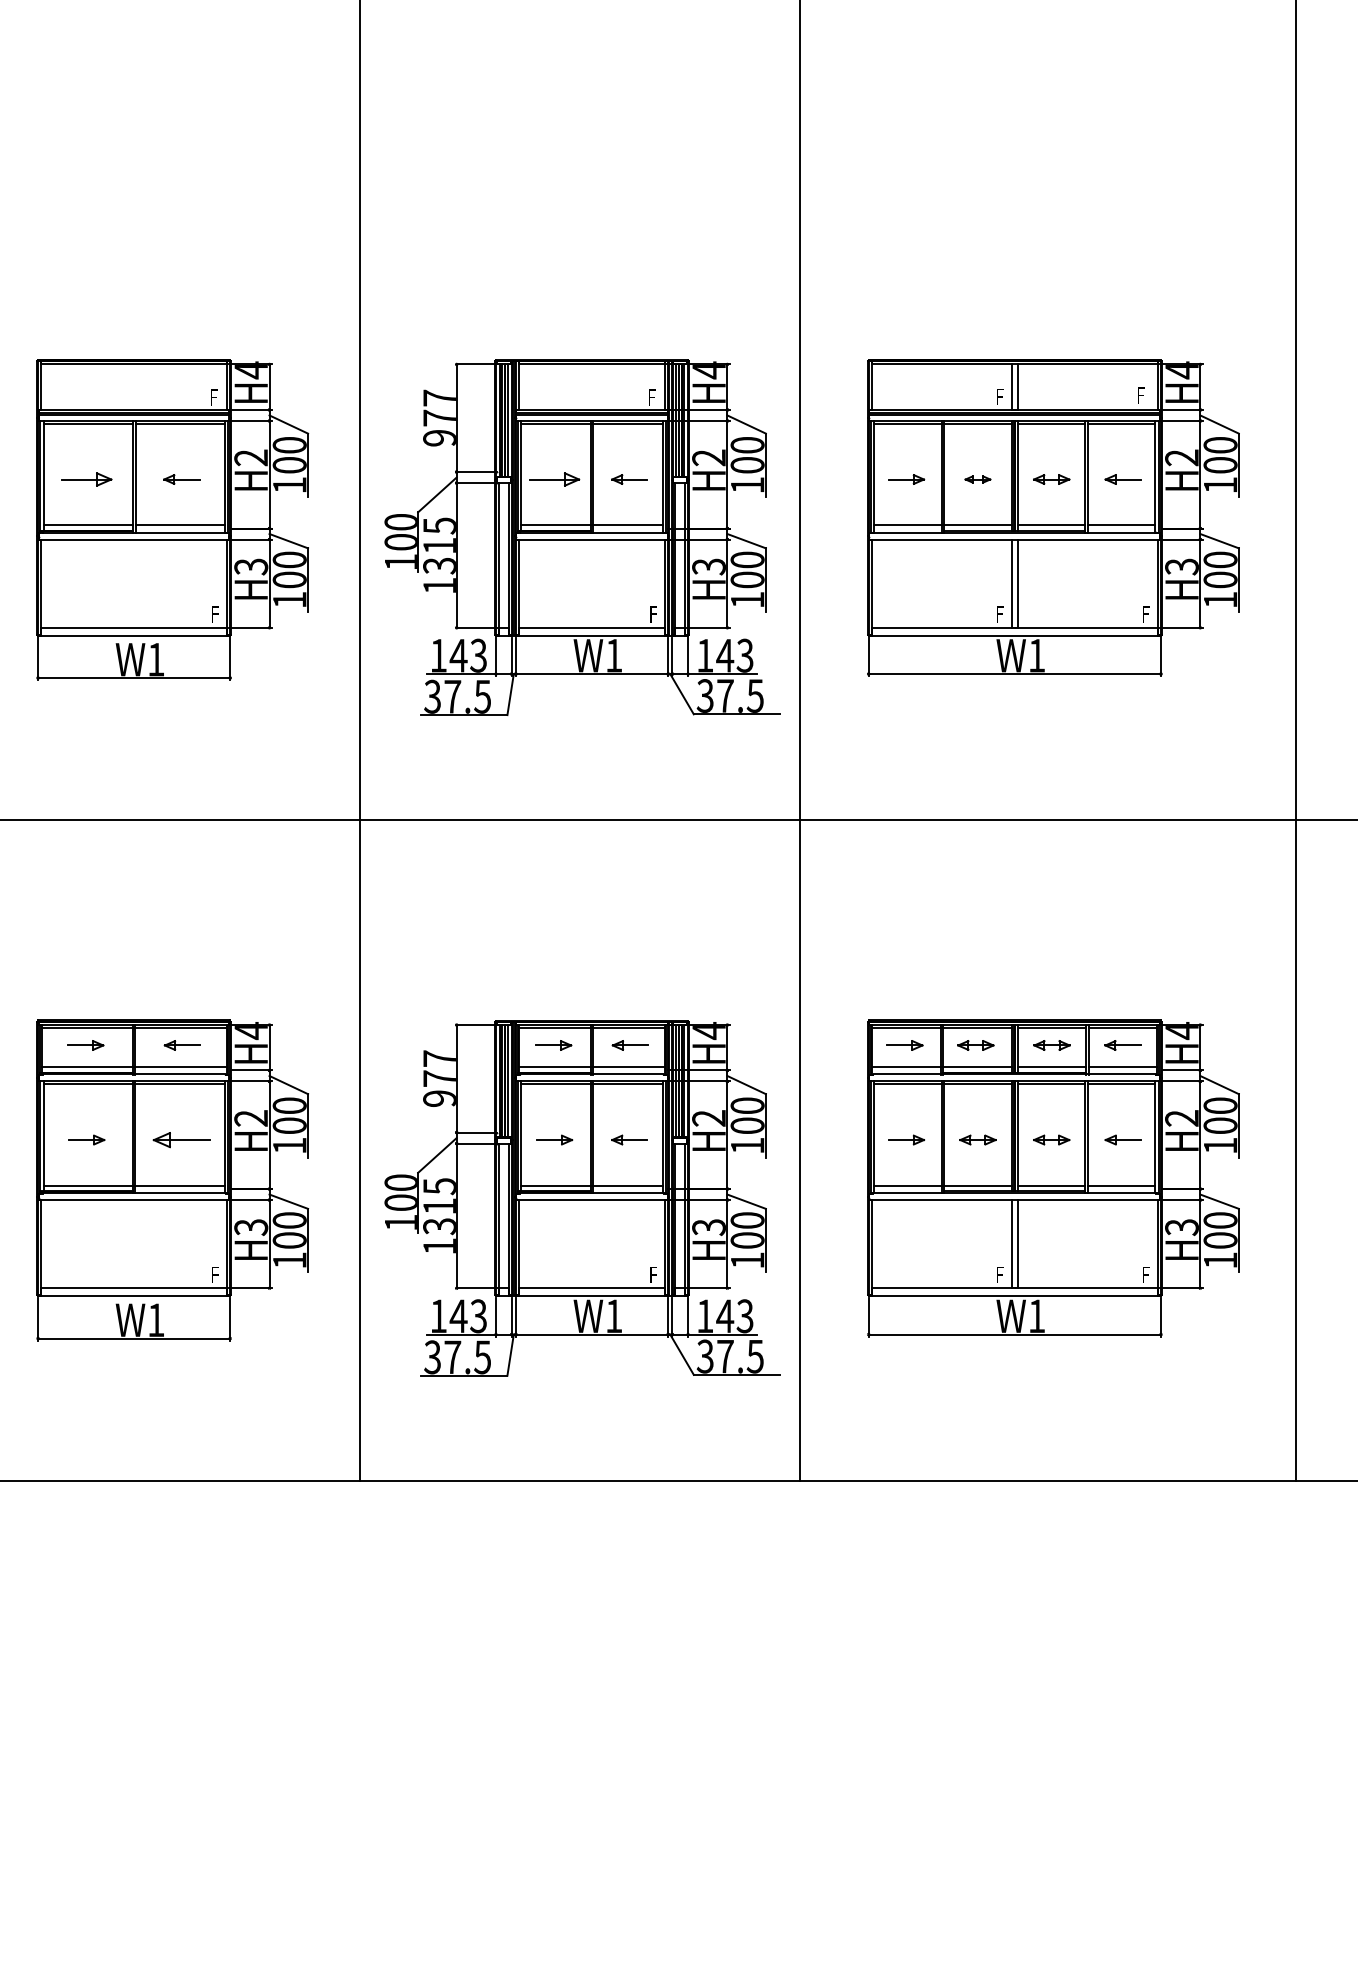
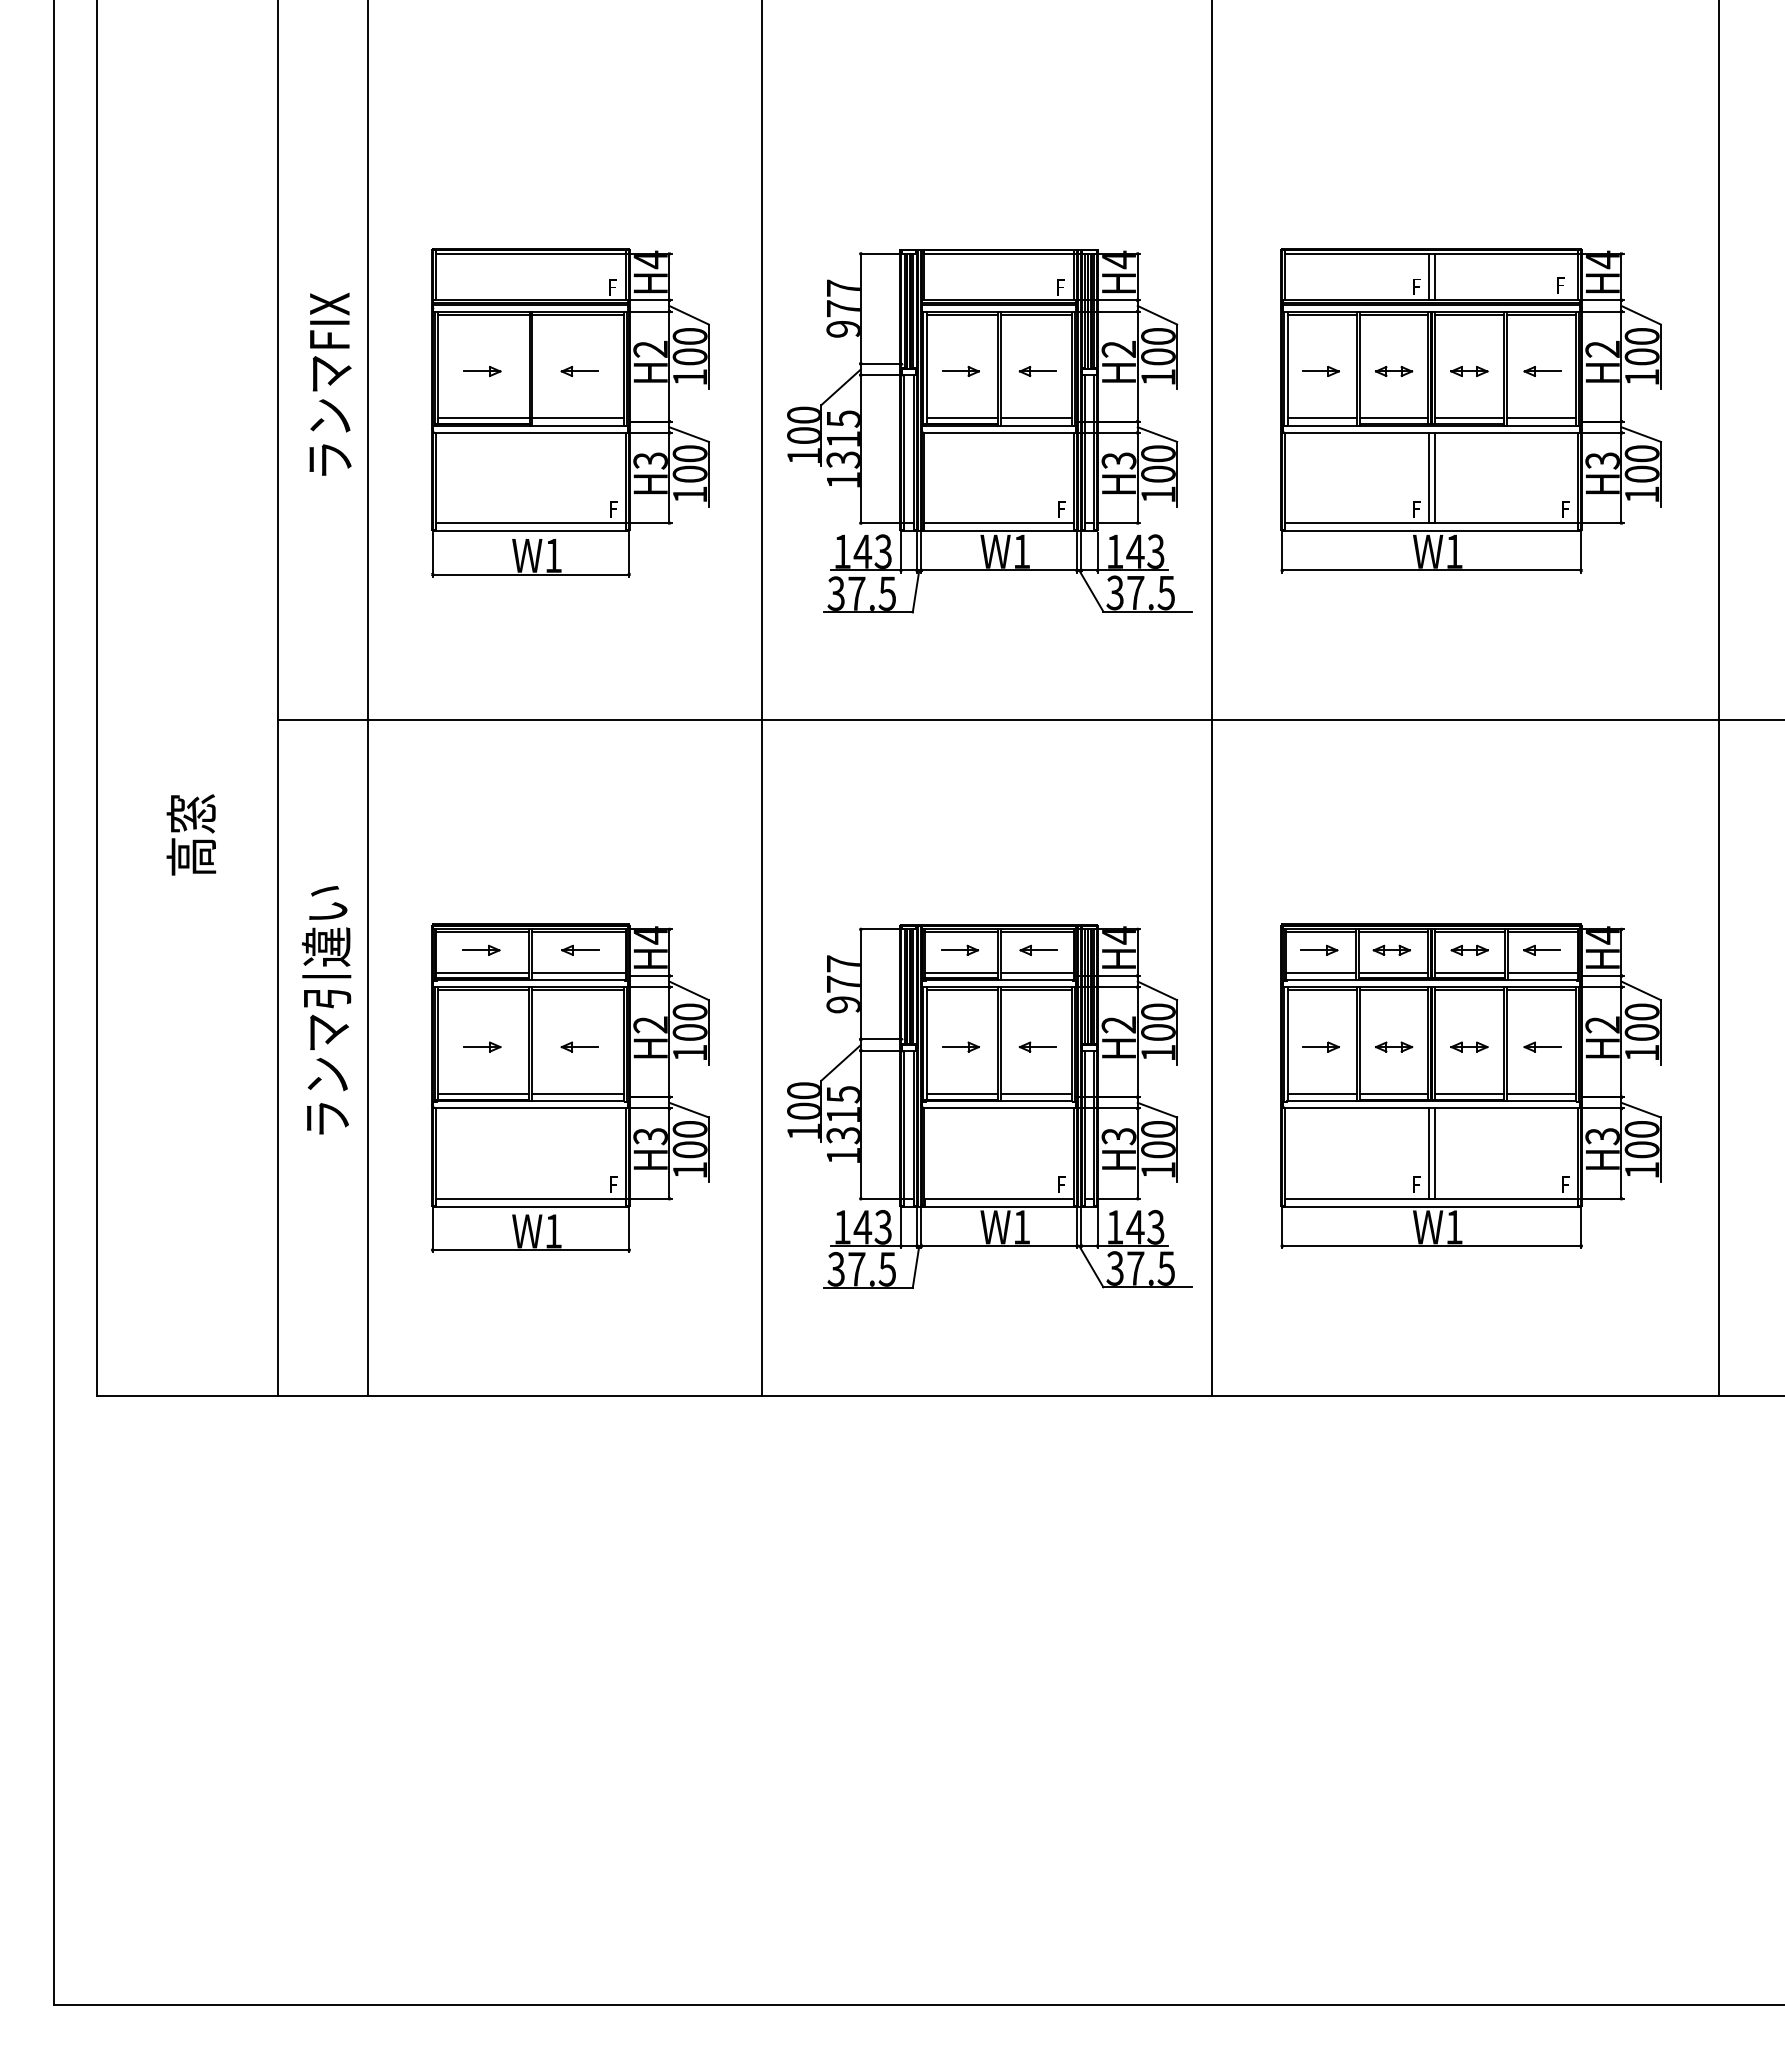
part: (86, 479) -> (482, 371), size x0.71
part: (554, 479) -> (960, 371), size x0.71
part: (977, 479) -> (1393, 371), size x1.43
part: (181, 1139) -> (579, 1046), size x0.62

